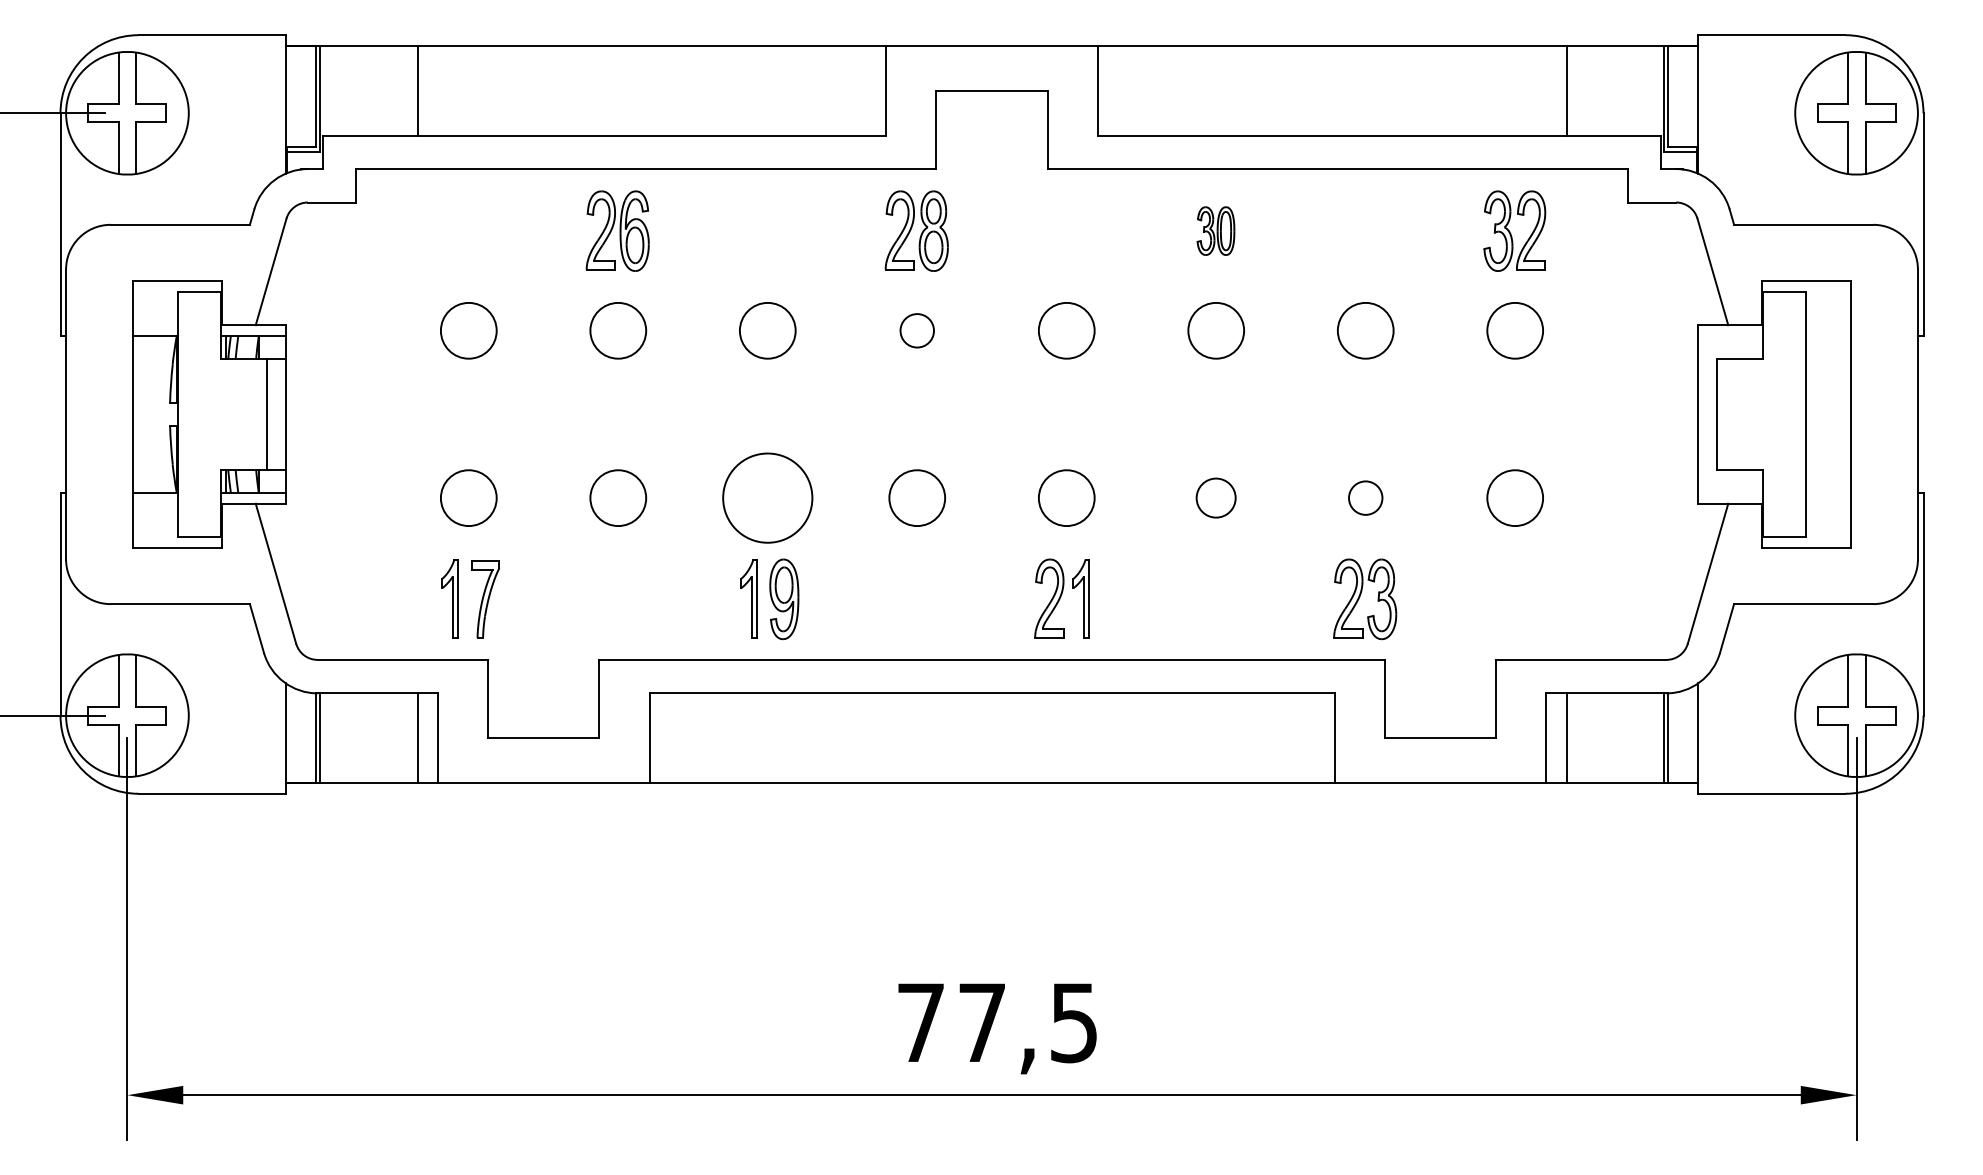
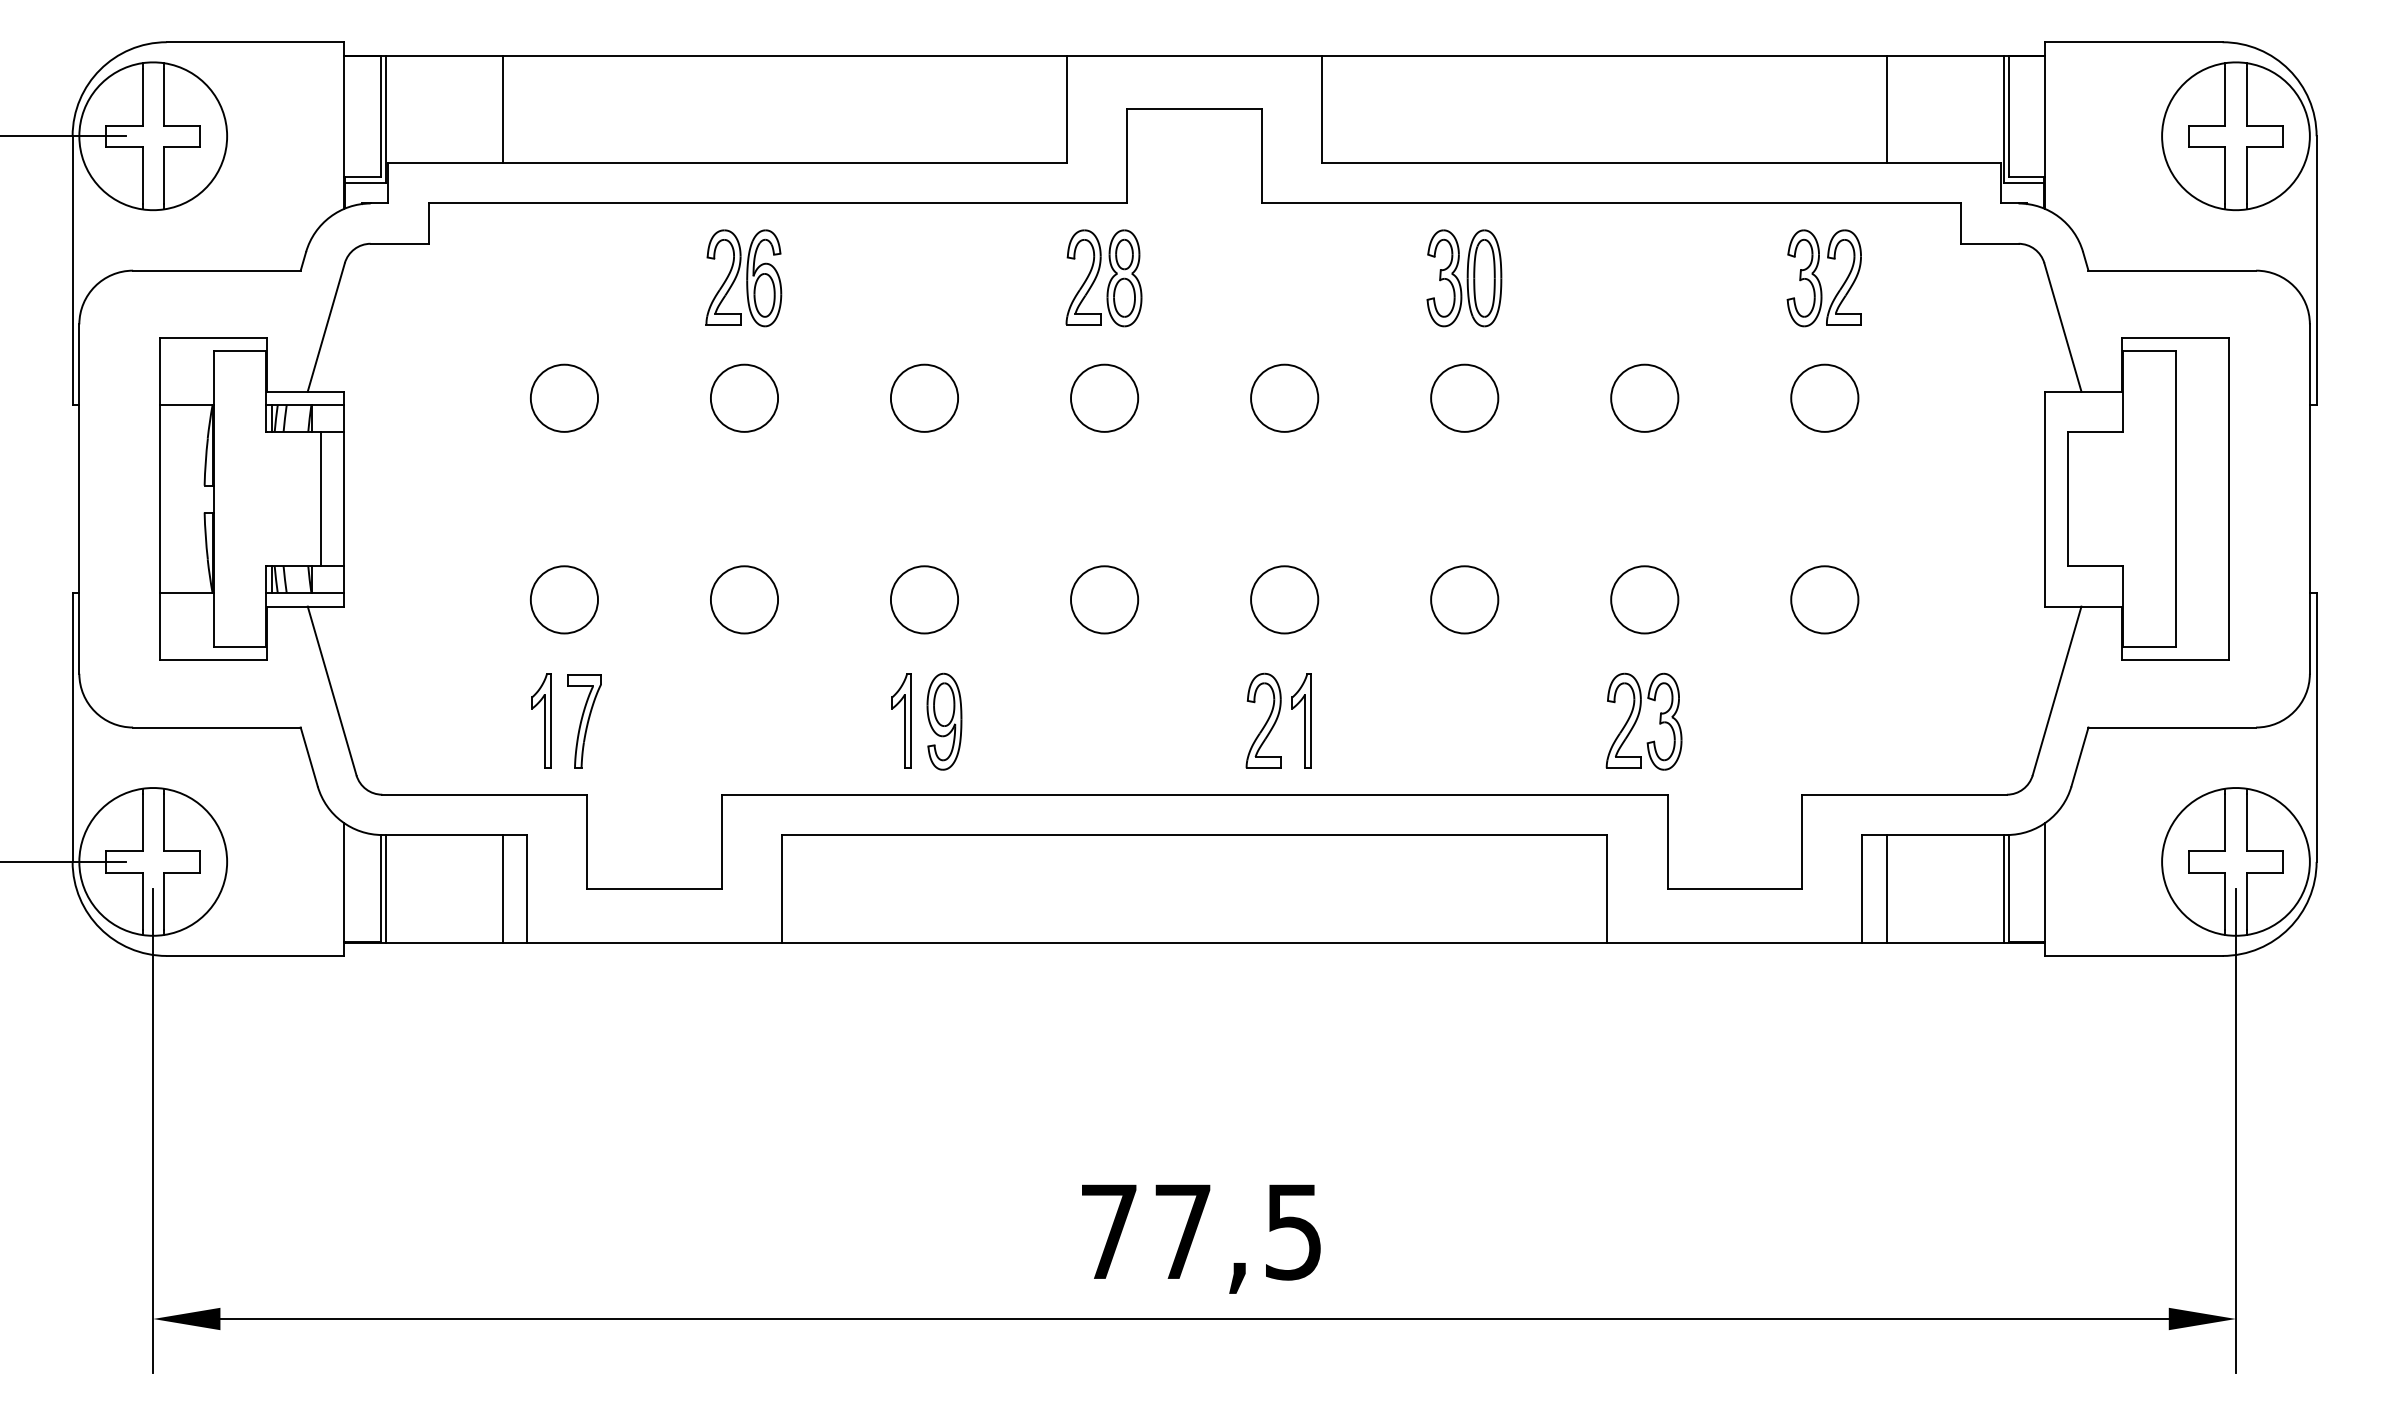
part: (1215, 230) -> (1463, 277), size x1.67
circle: (917, 330) -> (1104, 397), size x1.67
circle: (1215, 497) -> (1463, 599), size x1.43
circle: (767, 498) -> (924, 600), size x0.62
circle: (1365, 498) -> (1644, 600), size x1.67

